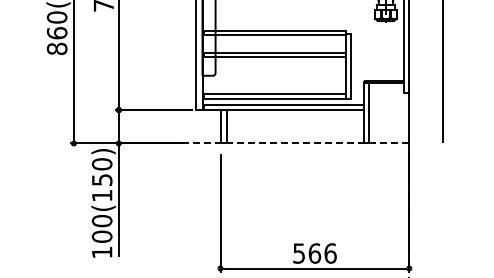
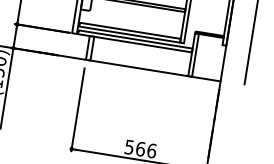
line: (280, 143) -> (128, 66), dashed -> solid

